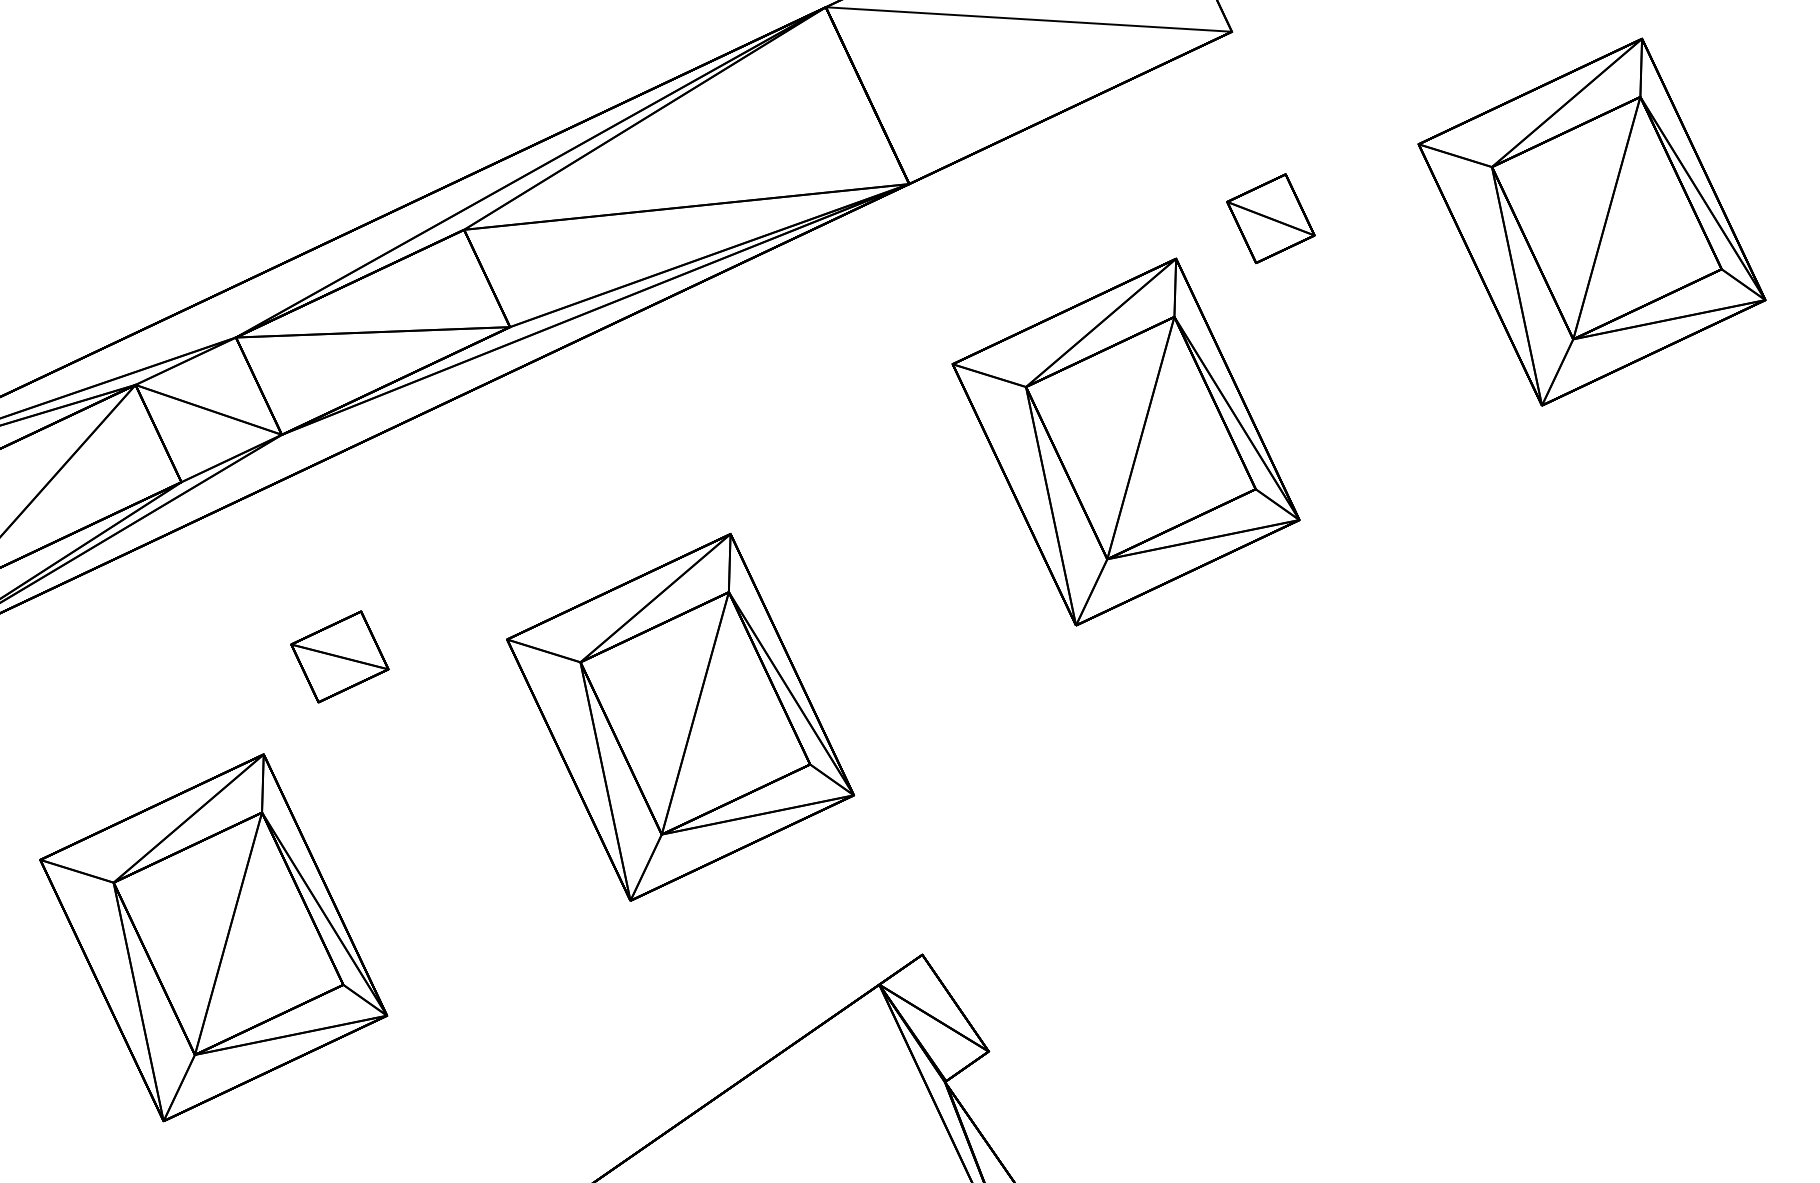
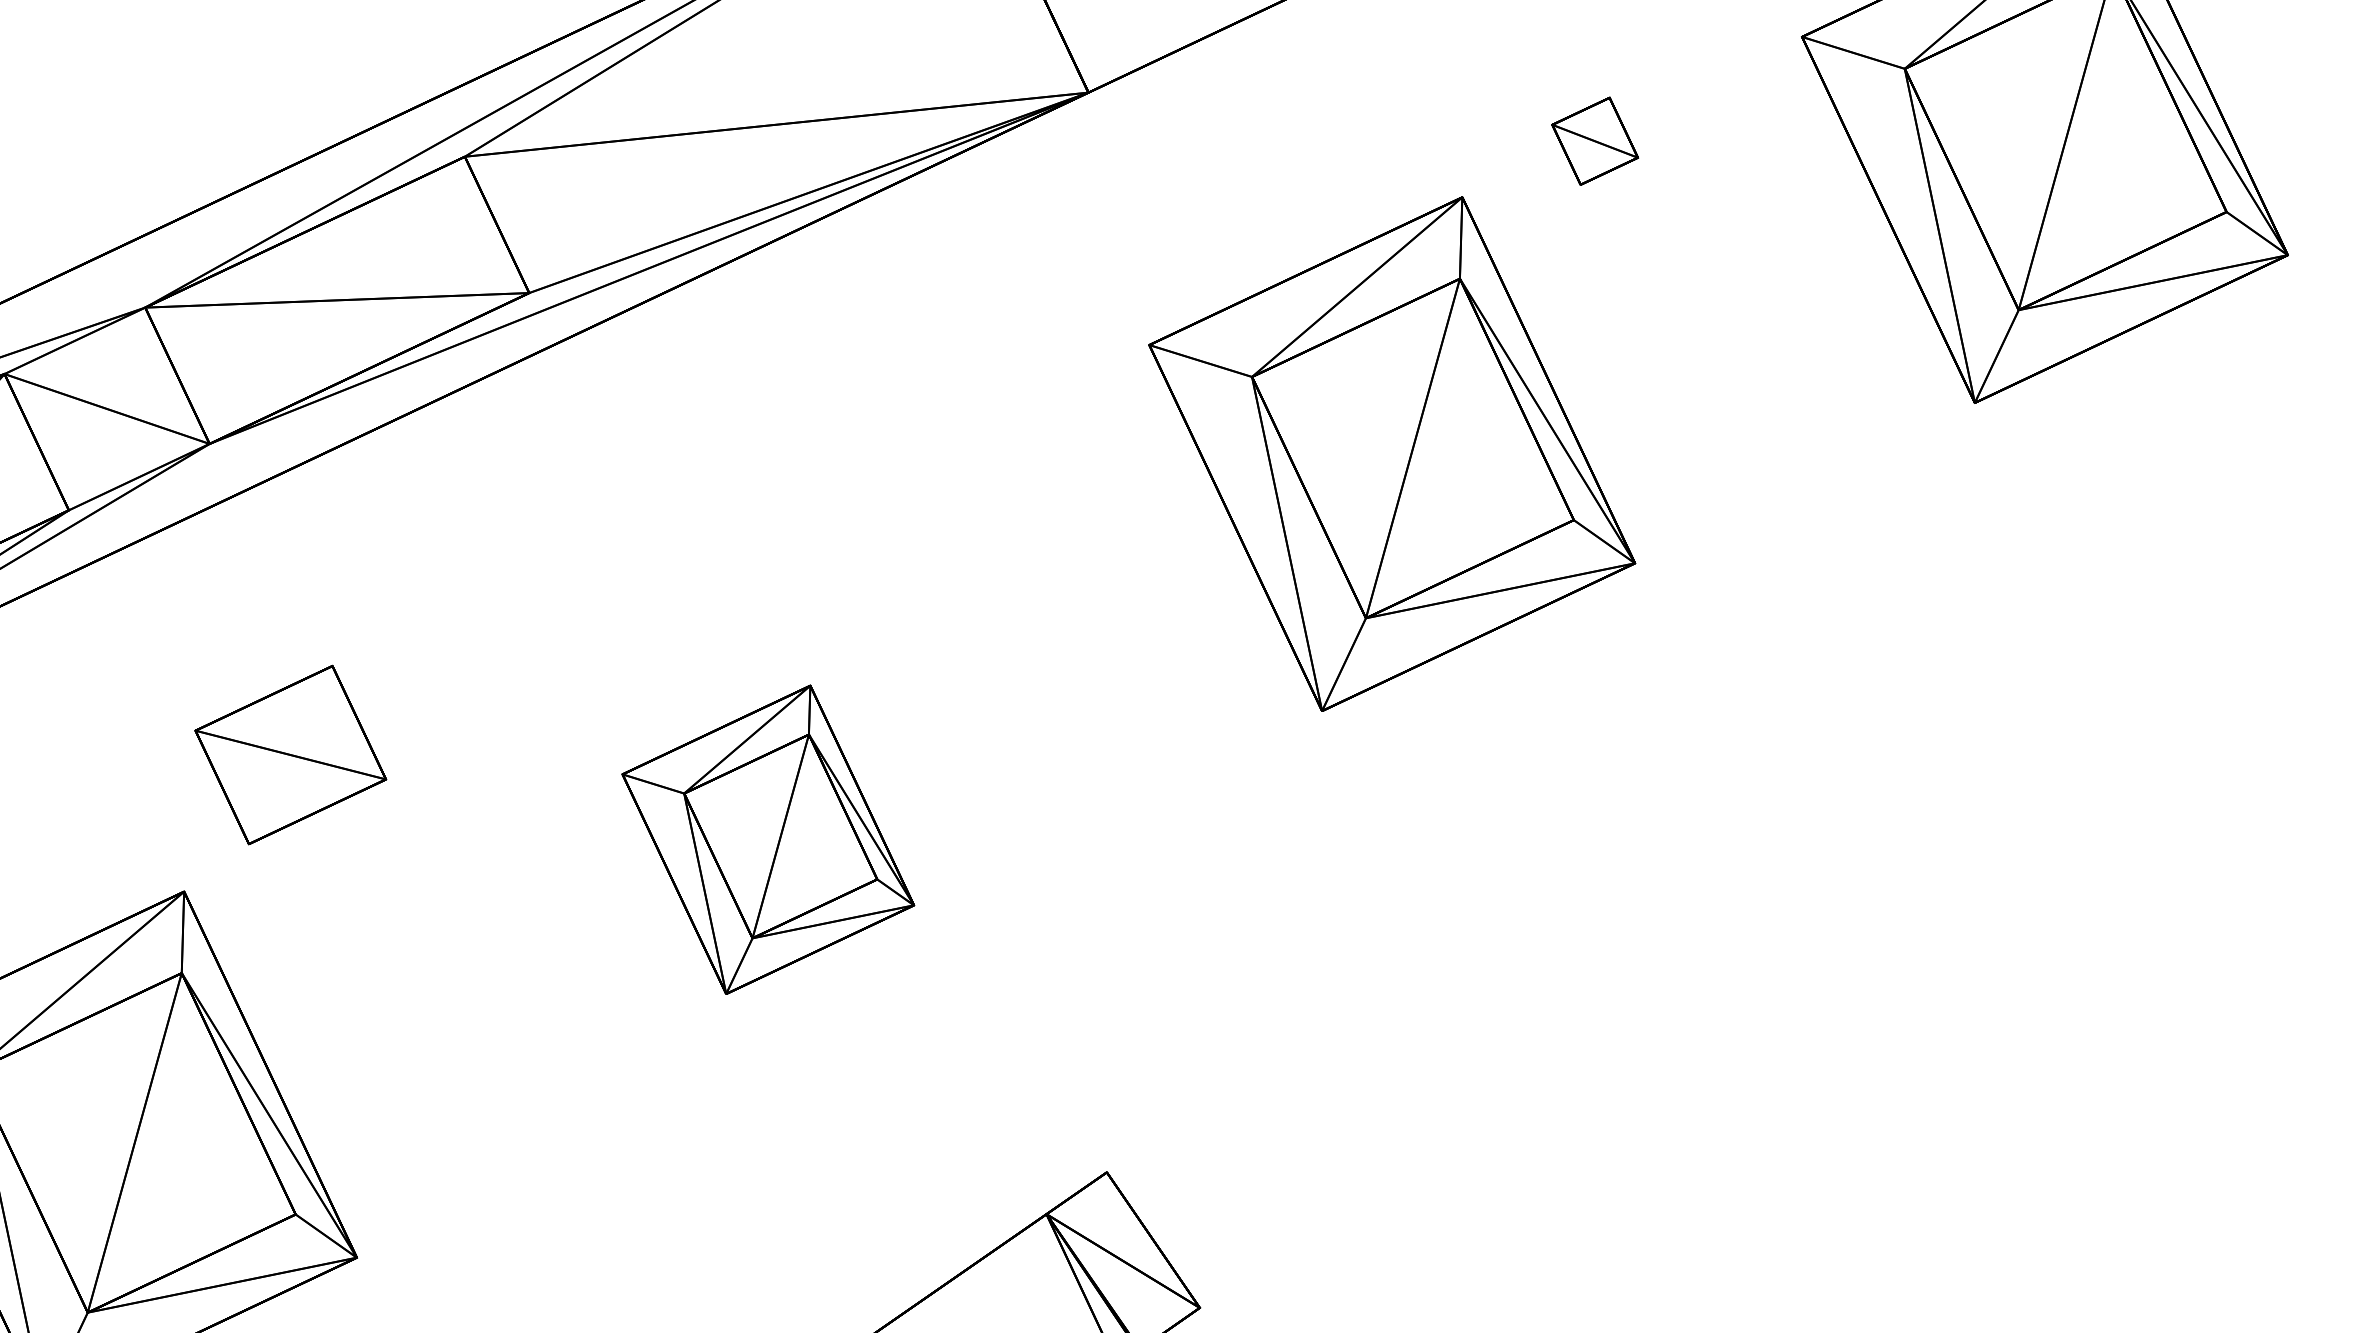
part: (1270, 218) -> (1594, 140), size x0.7
part: (339, 656) -> (290, 754), size x1.4
part: (680, 717) -> (767, 839), size x0.6

